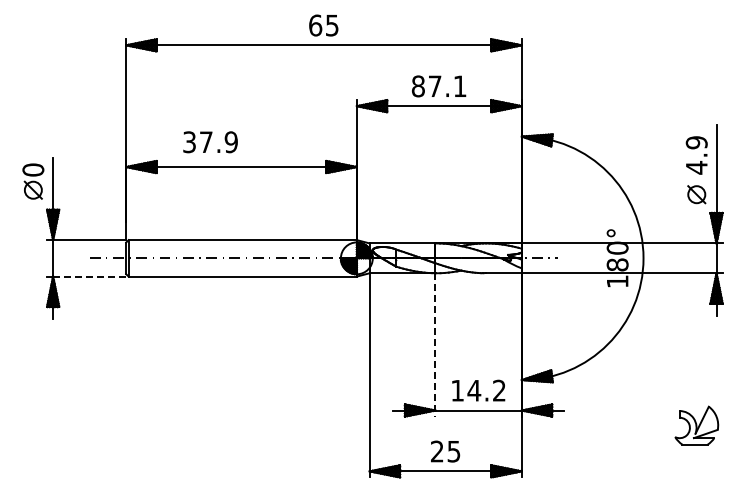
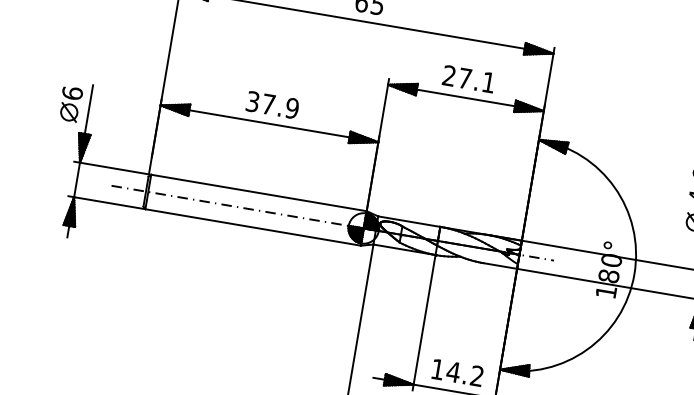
text: (417, 86) -> (448, 75), 87.1 -> 27.1
text: (210, 142) -> (272, 105), moved
text: (33, 169) -> (72, 92), 0 -> 6
line: (89, 276) -> (108, 202), dashed -> solid
line: (435, 344) -> (424, 322), dashed -> solid

